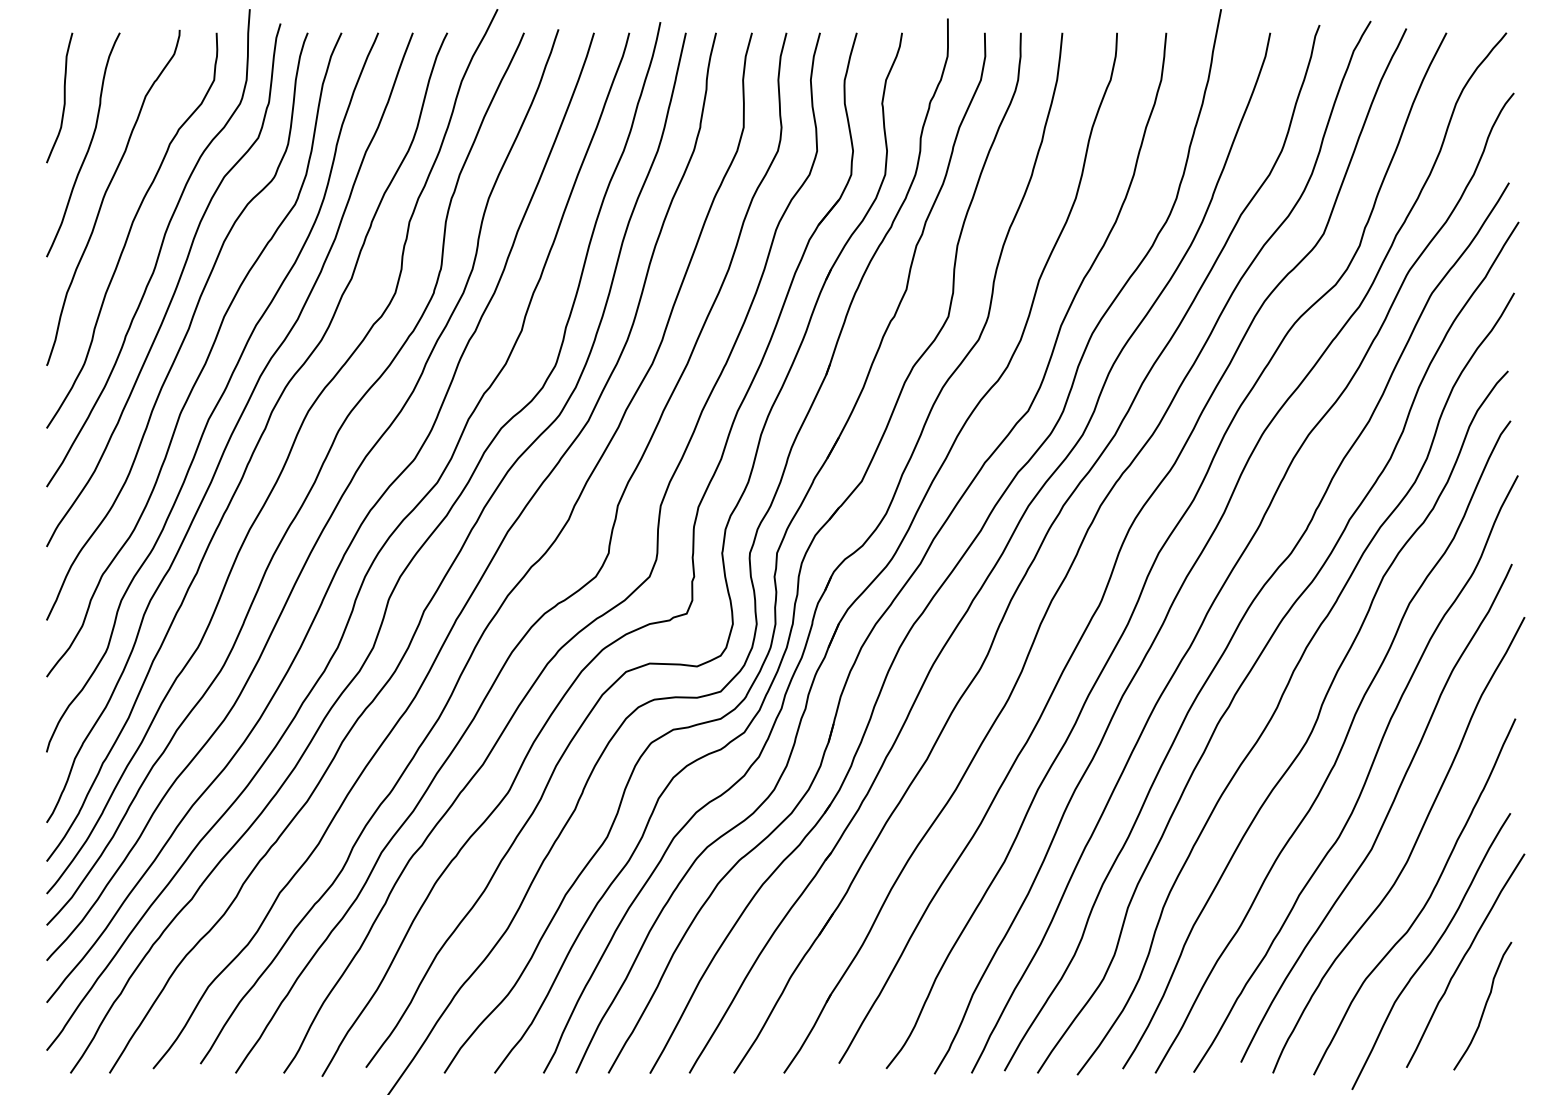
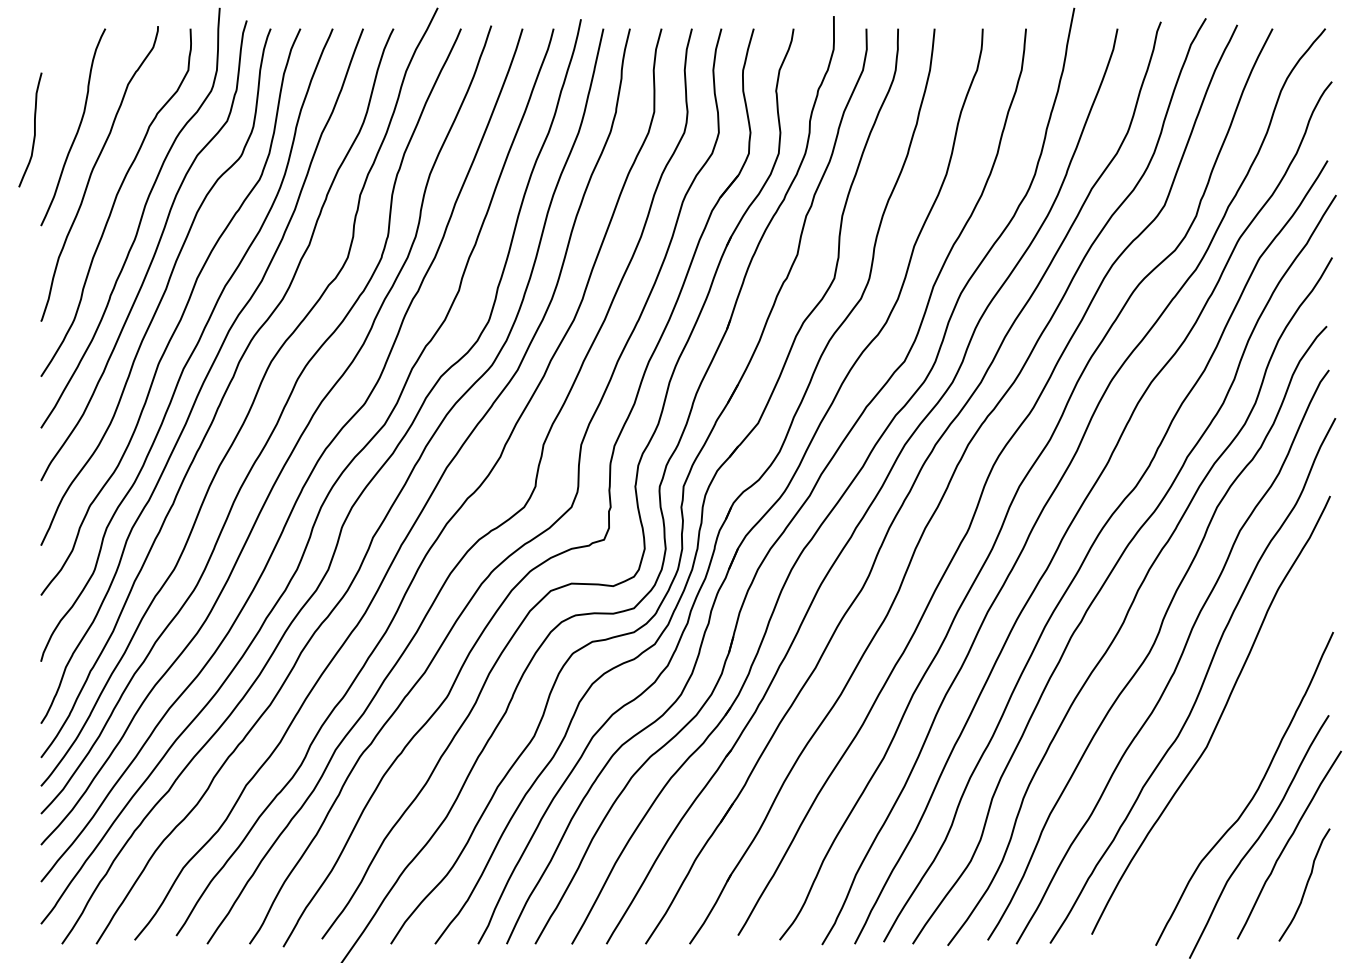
curve: (64, 97) -> (34, 129), moved
curve: (1410, 852) -> (1240, 749), removed

